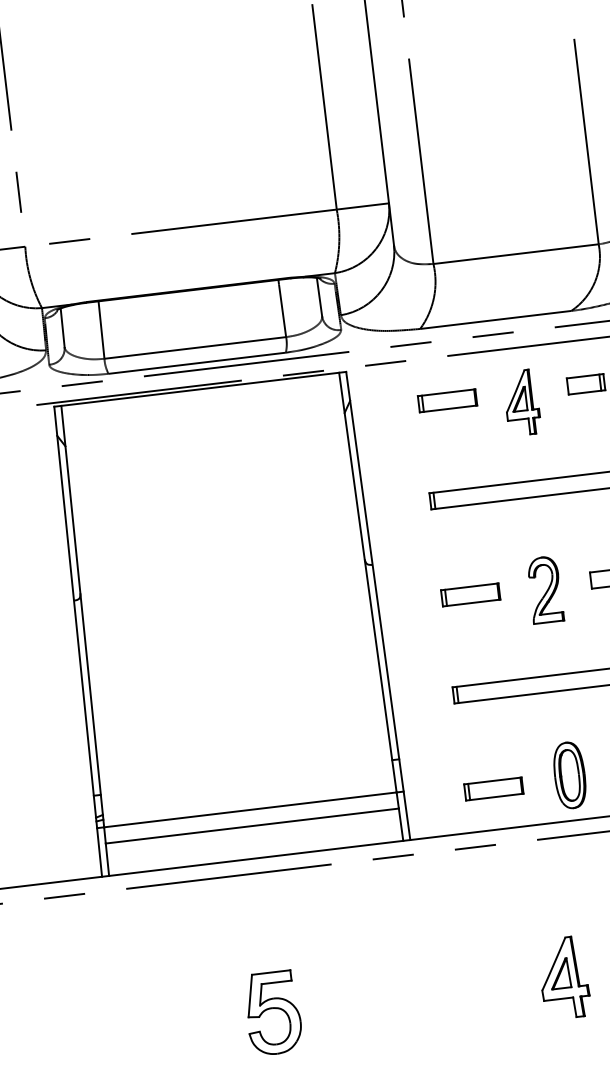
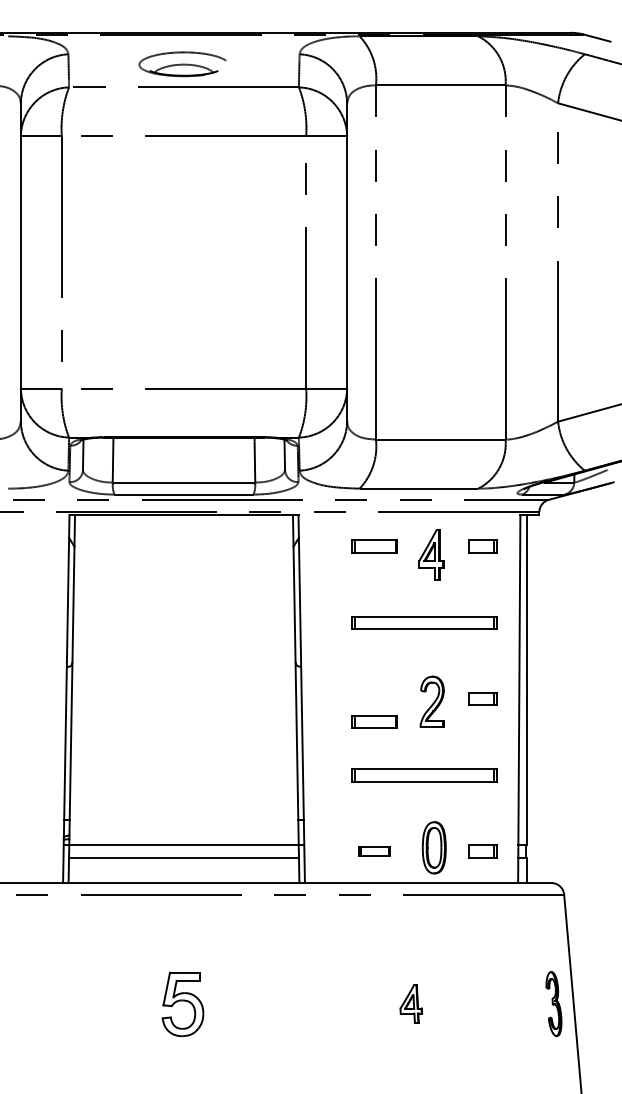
part: (470, 594) -> (374, 721), moved
part: (494, 789) -> (374, 851), size x0.7
part: (564, 977) -> (411, 1003), size x0.6

